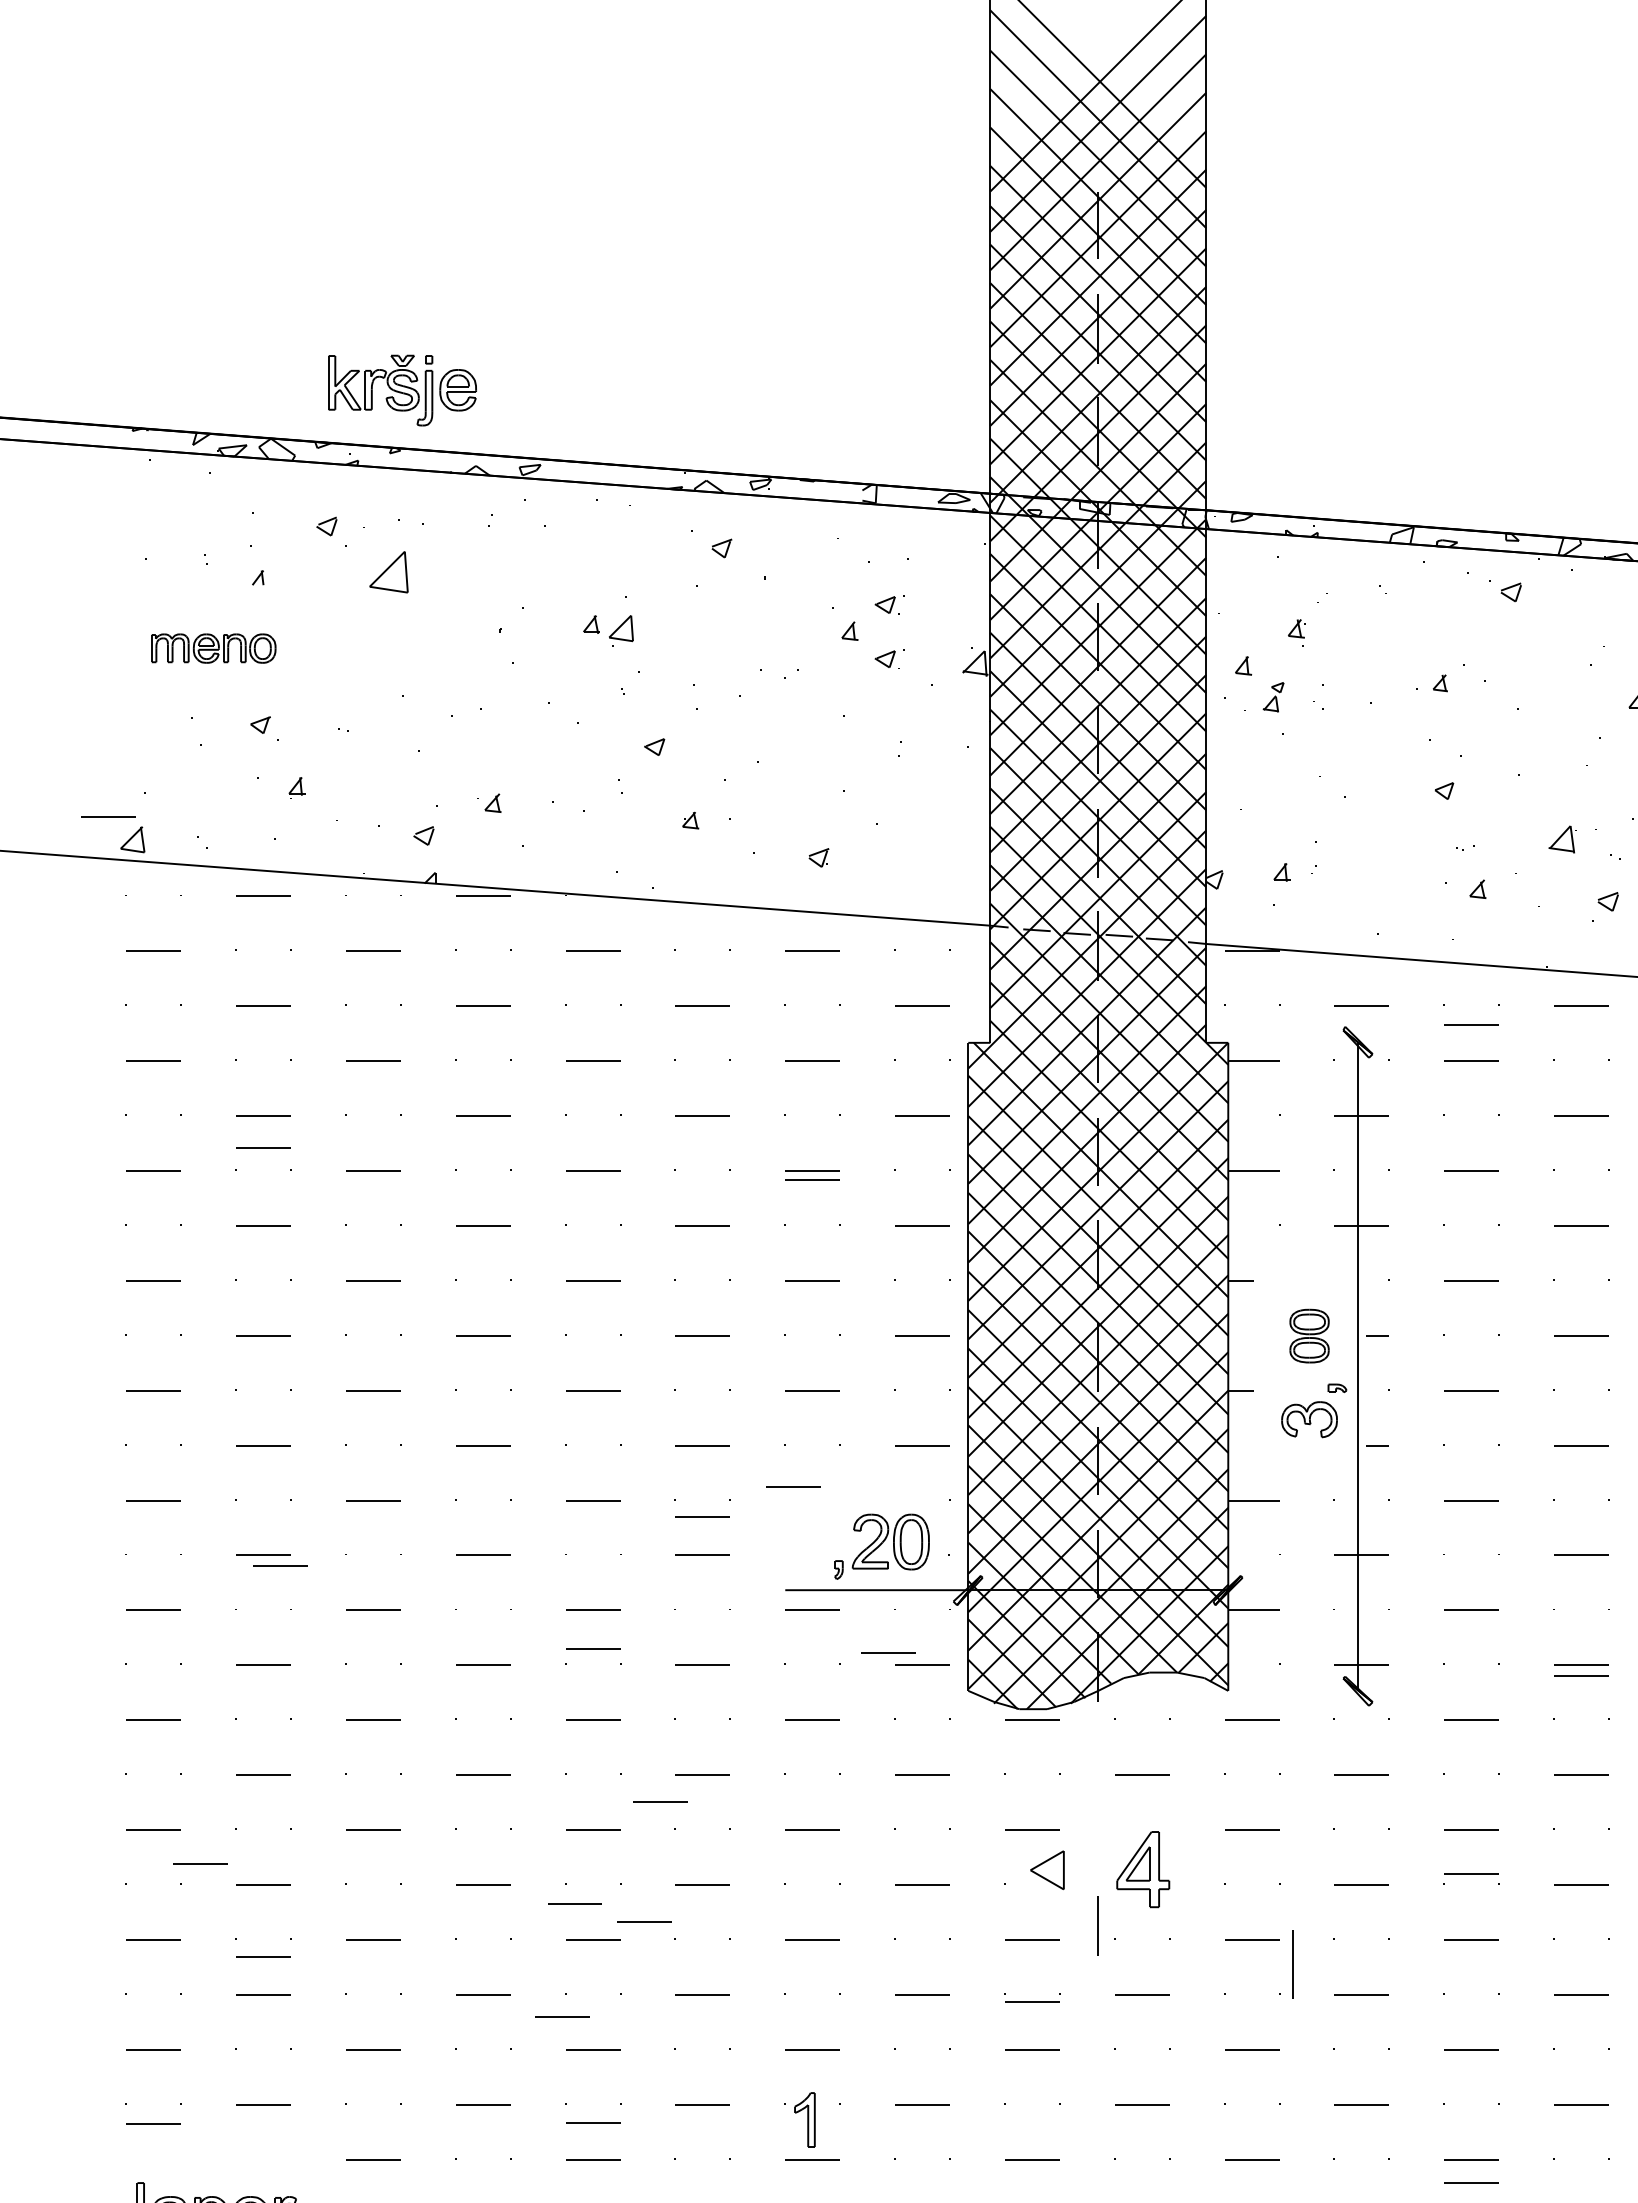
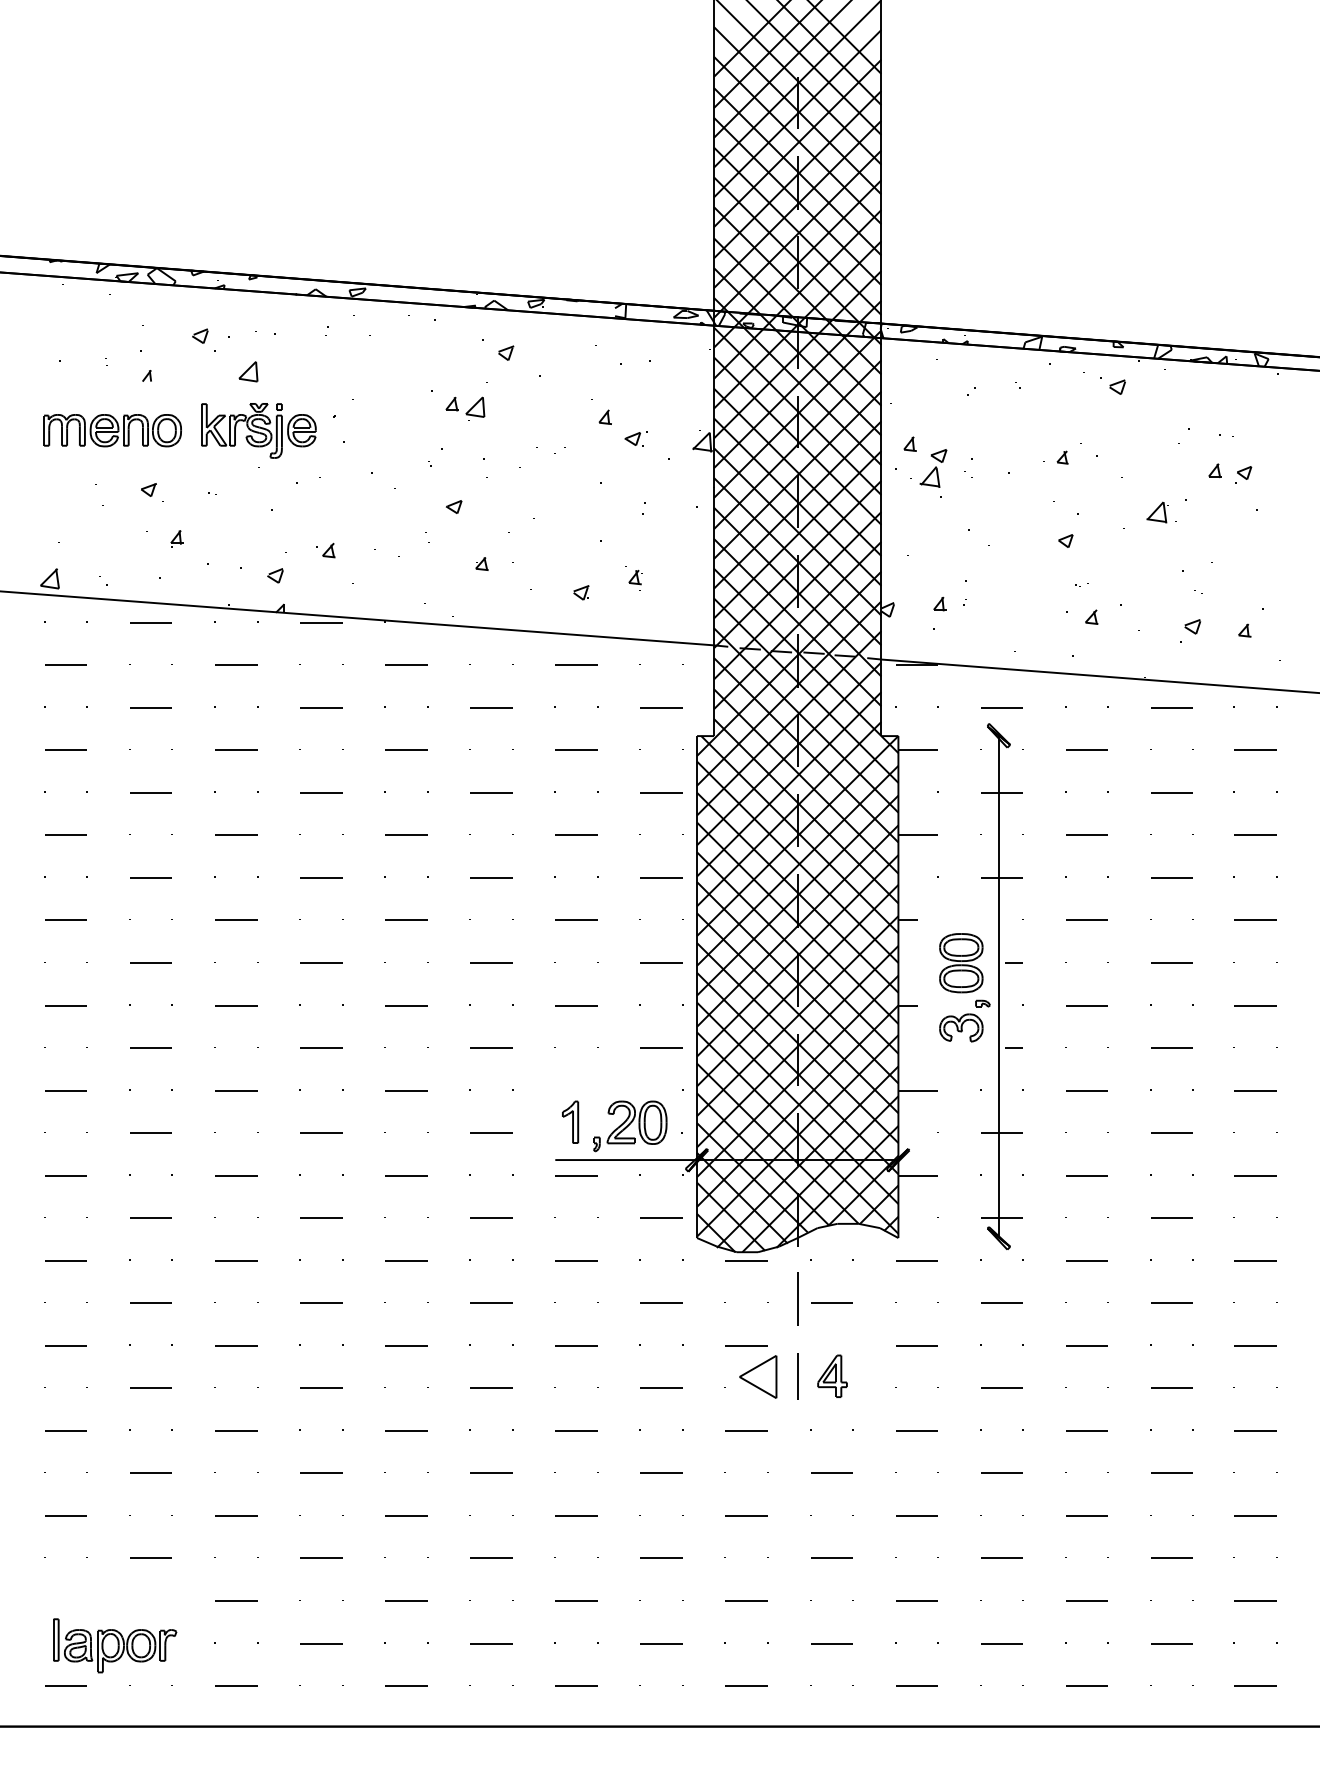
part: (402, 390) -> (258, 430), moved
part: (389, 572) -> (248, 371), size x0.62
part: (888, 604) -> (635, 396), removed
part: (608, 630) -> (465, 408), moved
part: (1296, 631) -> (635, 579), moved
part: (213, 648) -> (112, 430), size x1.43
part: (1273, 697) -> (933, 468), size x1.67
line: (107, 816) -> (30, 560), removed
part: (1562, 839) -> (1157, 512), moved
line: (1471, 1023) -> (1086, 721), removed
line: (262, 1147) -> (150, 817), removed
line: (812, 1180) -> (576, 842), removed
part: (1309, 1336) -> (961, 963), size x1.43
line: (793, 1486) -> (561, 1079), removed
line: (702, 1515) -> (491, 1102), removed
line: (279, 1566) -> (163, 1141), removed
line: (593, 1648) -> (406, 1205), removed
line: (888, 1652) -> (635, 1208), removed
line: (1580, 1674) -> (1171, 1225), removed
line: (660, 1801) -> (458, 1323), removed
line: (199, 1863) -> (101, 1371), removed
part: (1143, 1868) -> (832, 1375), size x0.71
part: (1047, 1869) -> (758, 1376), size x1.43
line: (1471, 1873) -> (1086, 1379), removed
line: (575, 1903) -> (392, 1402), removed
line: (644, 1921) -> (446, 1416), removed
line: (1097, 1926) -> (797, 1376), moved
line: (262, 1956) -> (150, 1443), removed
line: (1292, 1963) -> (797, 1298), moved
line: (1032, 2001) -> (746, 1478), removed
line: (562, 2015) -> (382, 1489), removed
part: (804, 2118) -> (570, 1121), moved
line: (593, 2122) -> (406, 1572), removed
line: (152, 2123) -> (65, 1573), removed
line: (1471, 2182) -> (1086, 1618), removed

